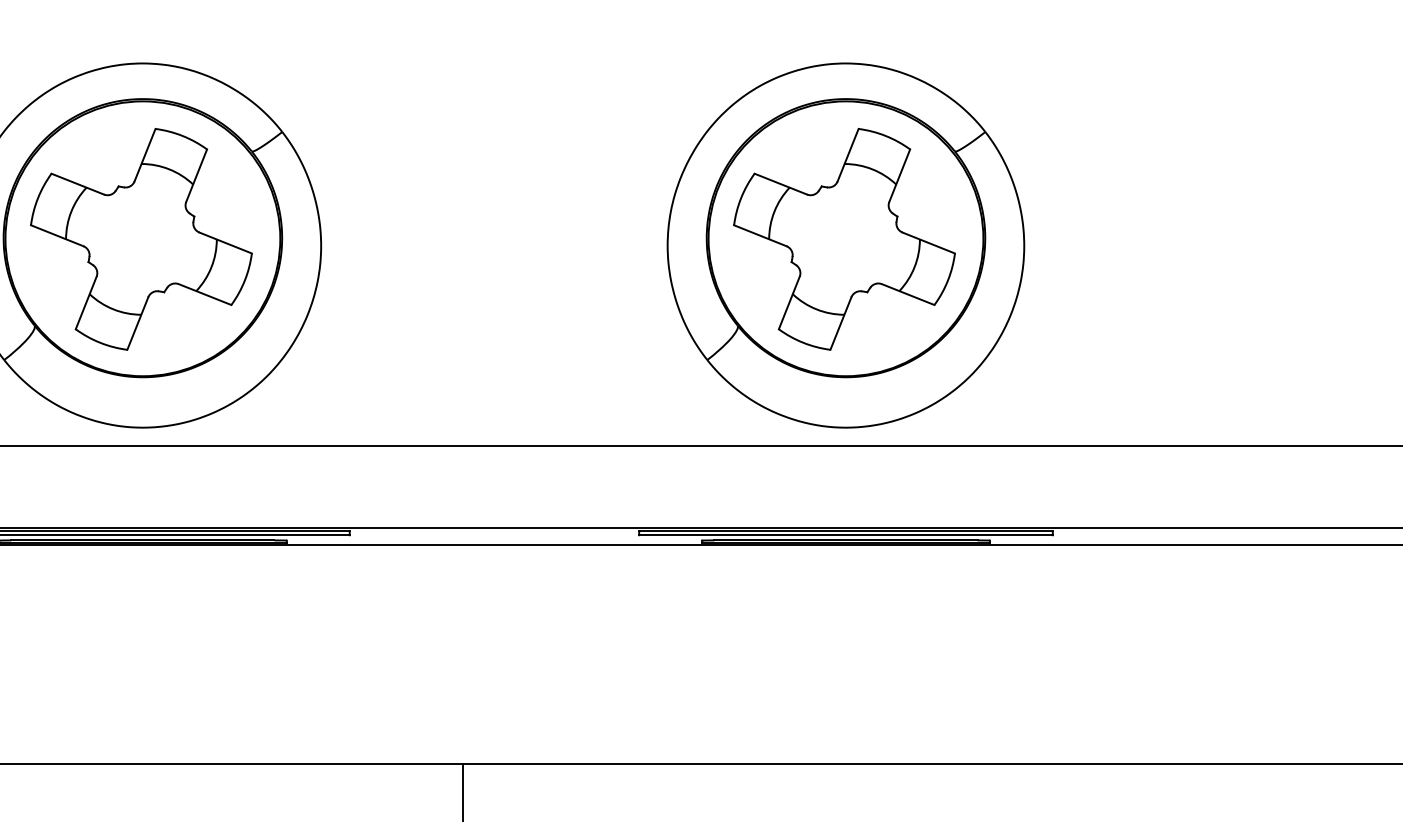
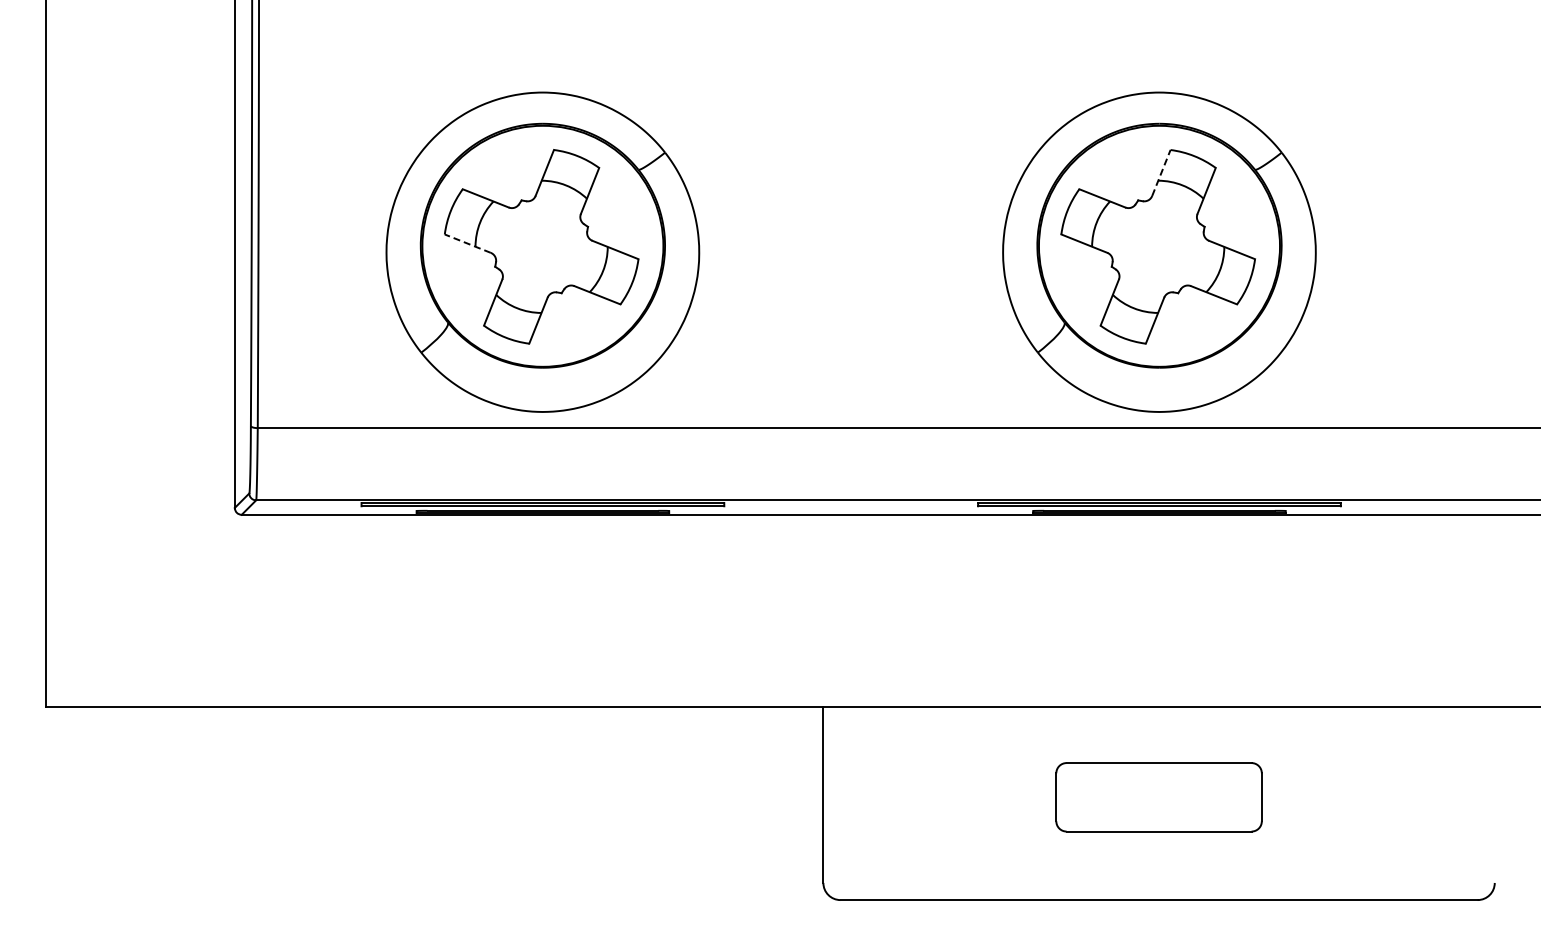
line: (848, 154) -> (1161, 172), solid -> dashed
line: (56, 235) -> (467, 243), solid -> dashed

